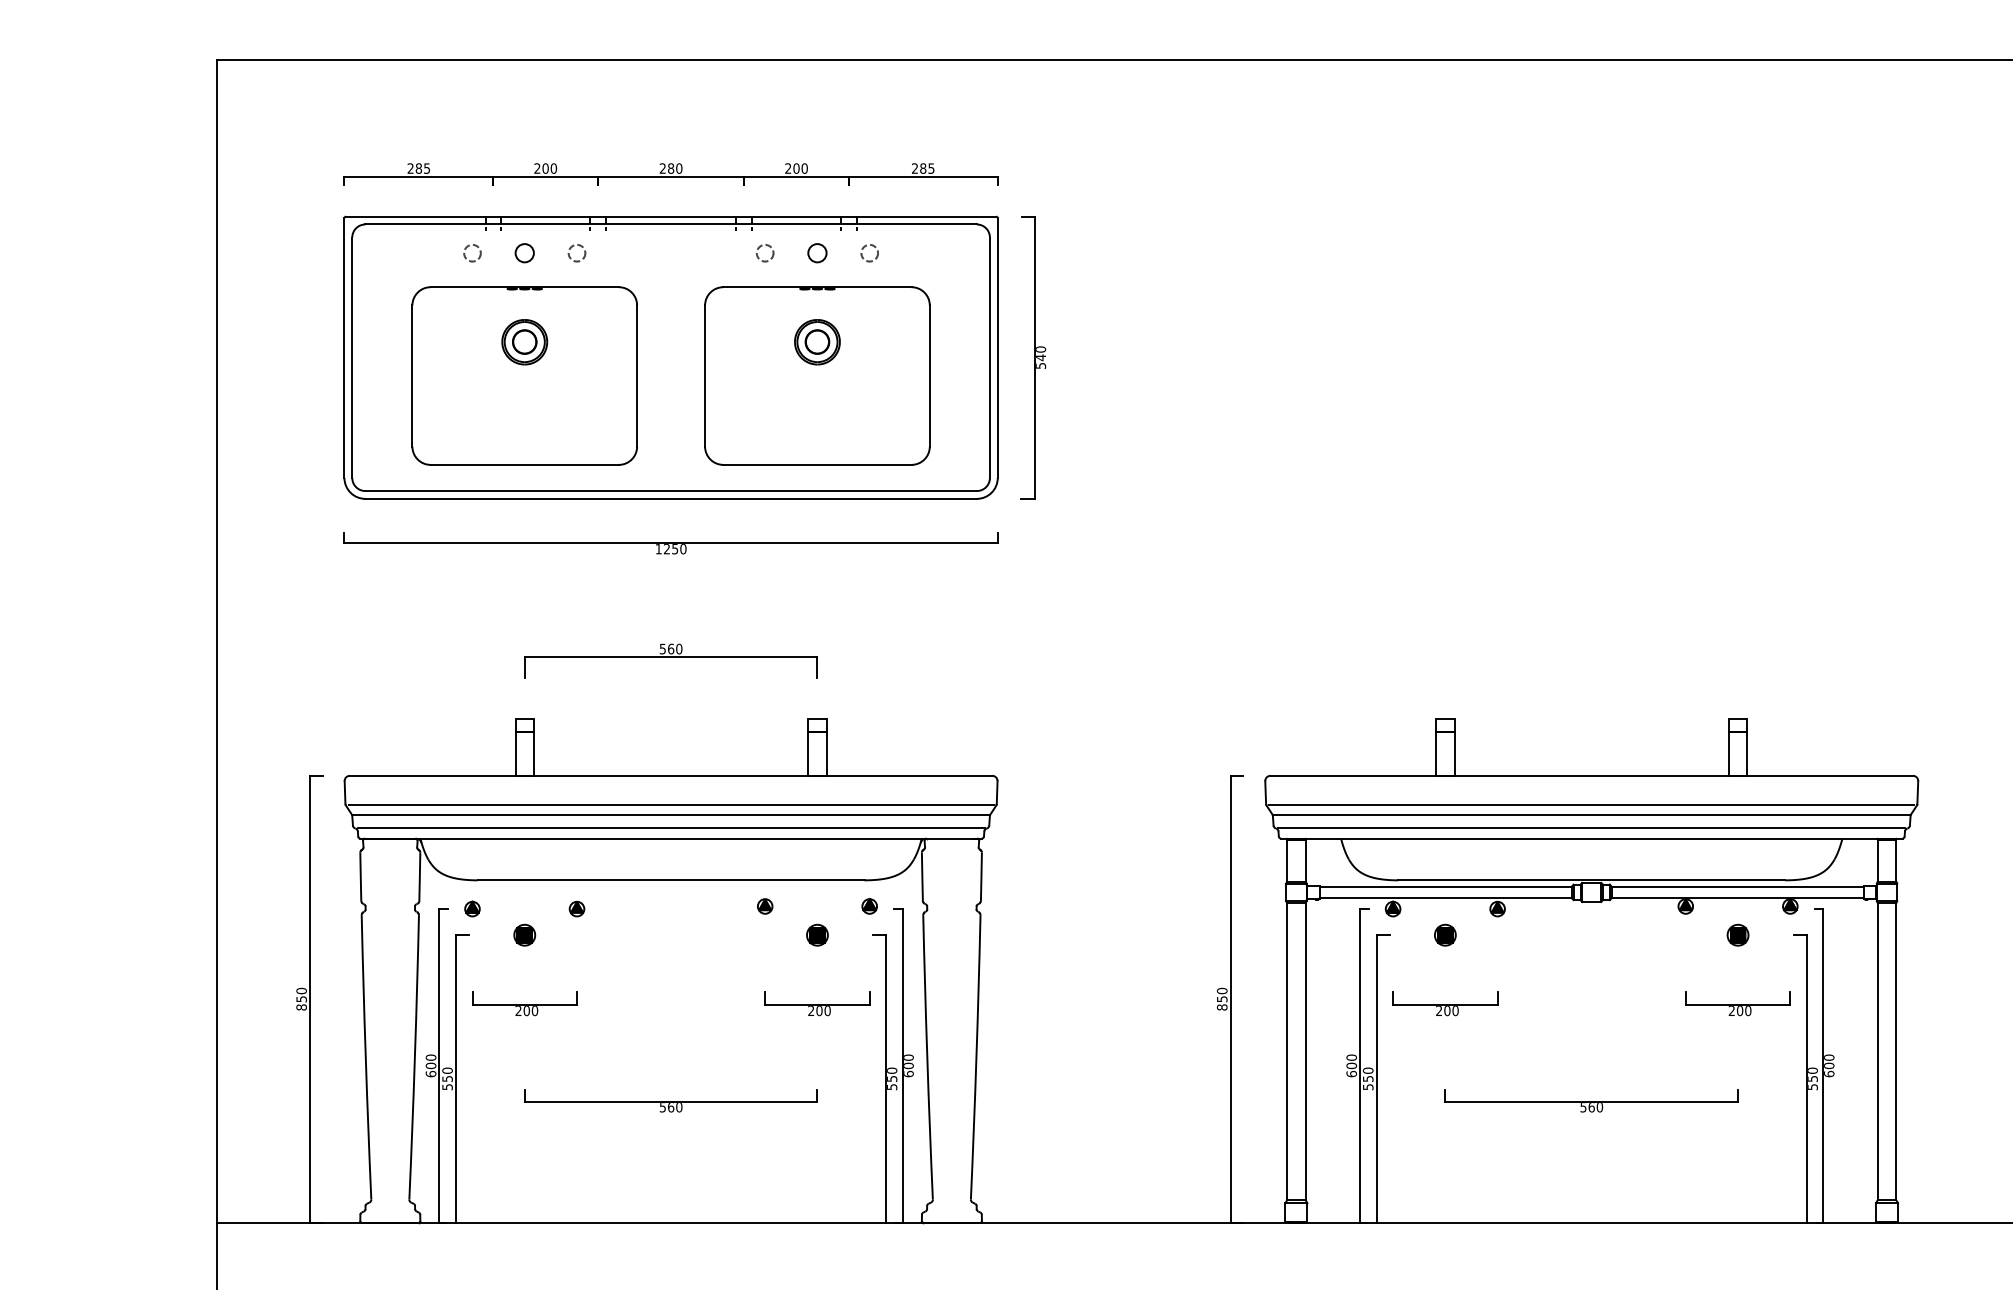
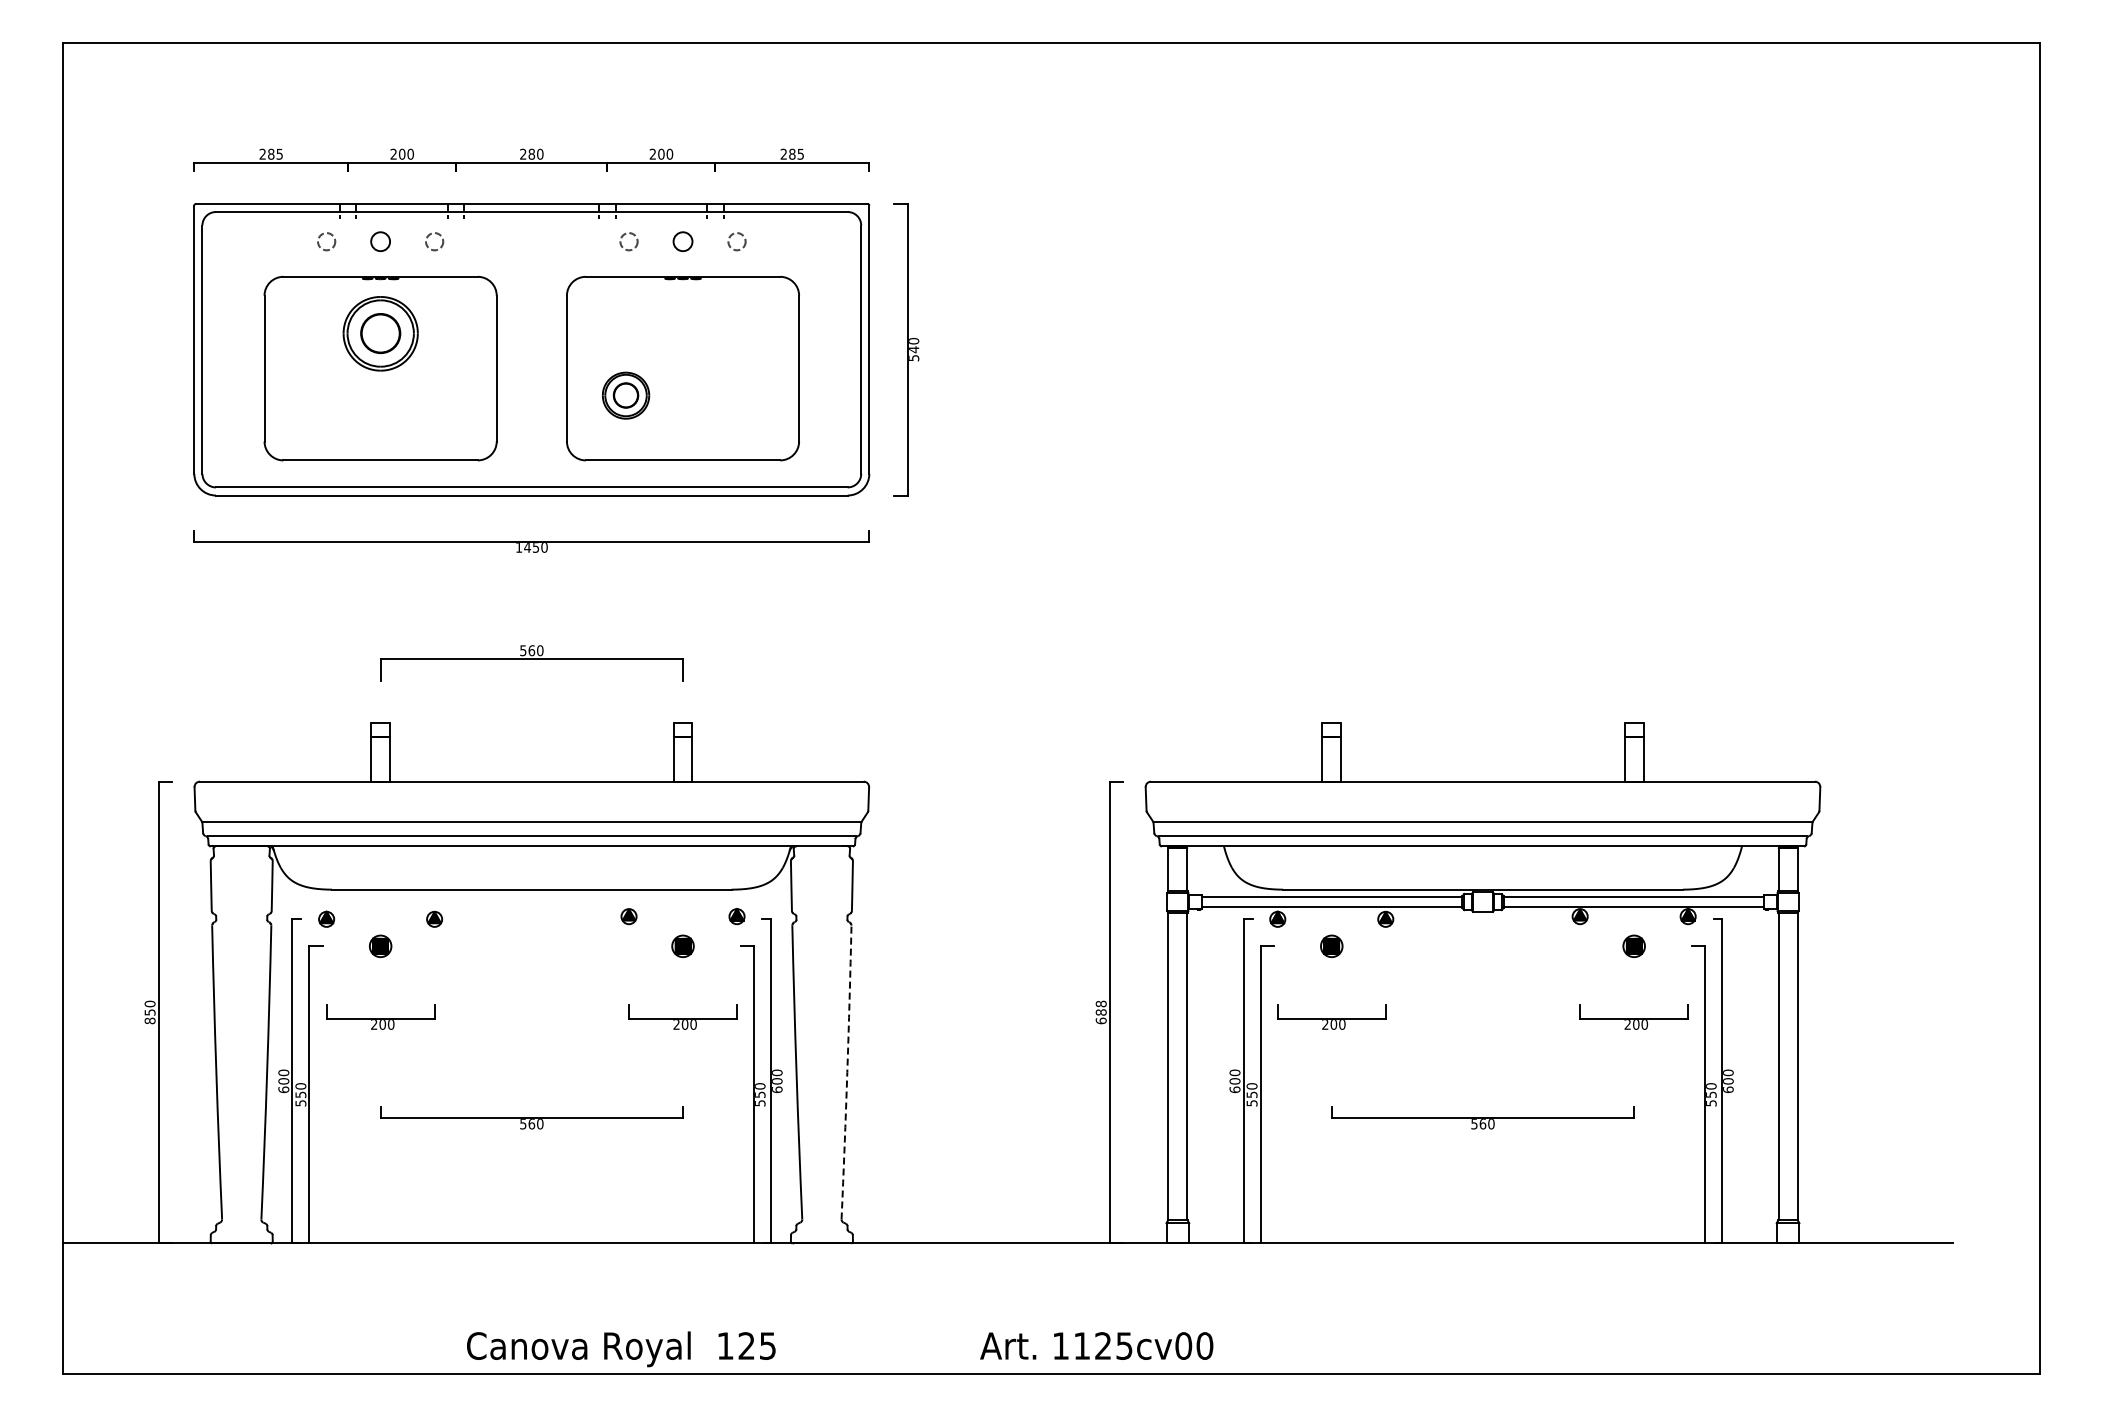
part: (524, 342) -> (380, 333), size x1.6
part: (816, 342) -> (625, 395), moved
text: (666, 549) -> (527, 547), 1250 -> 1450
line: (670, 804) -> (531, 811), removed
line: (1591, 804) -> (1482, 811), removed
text: (1221, 999) -> (1100, 1012), 850 -> 688
arc: (976, 1057) -> (847, 1072), solid -> dashed

